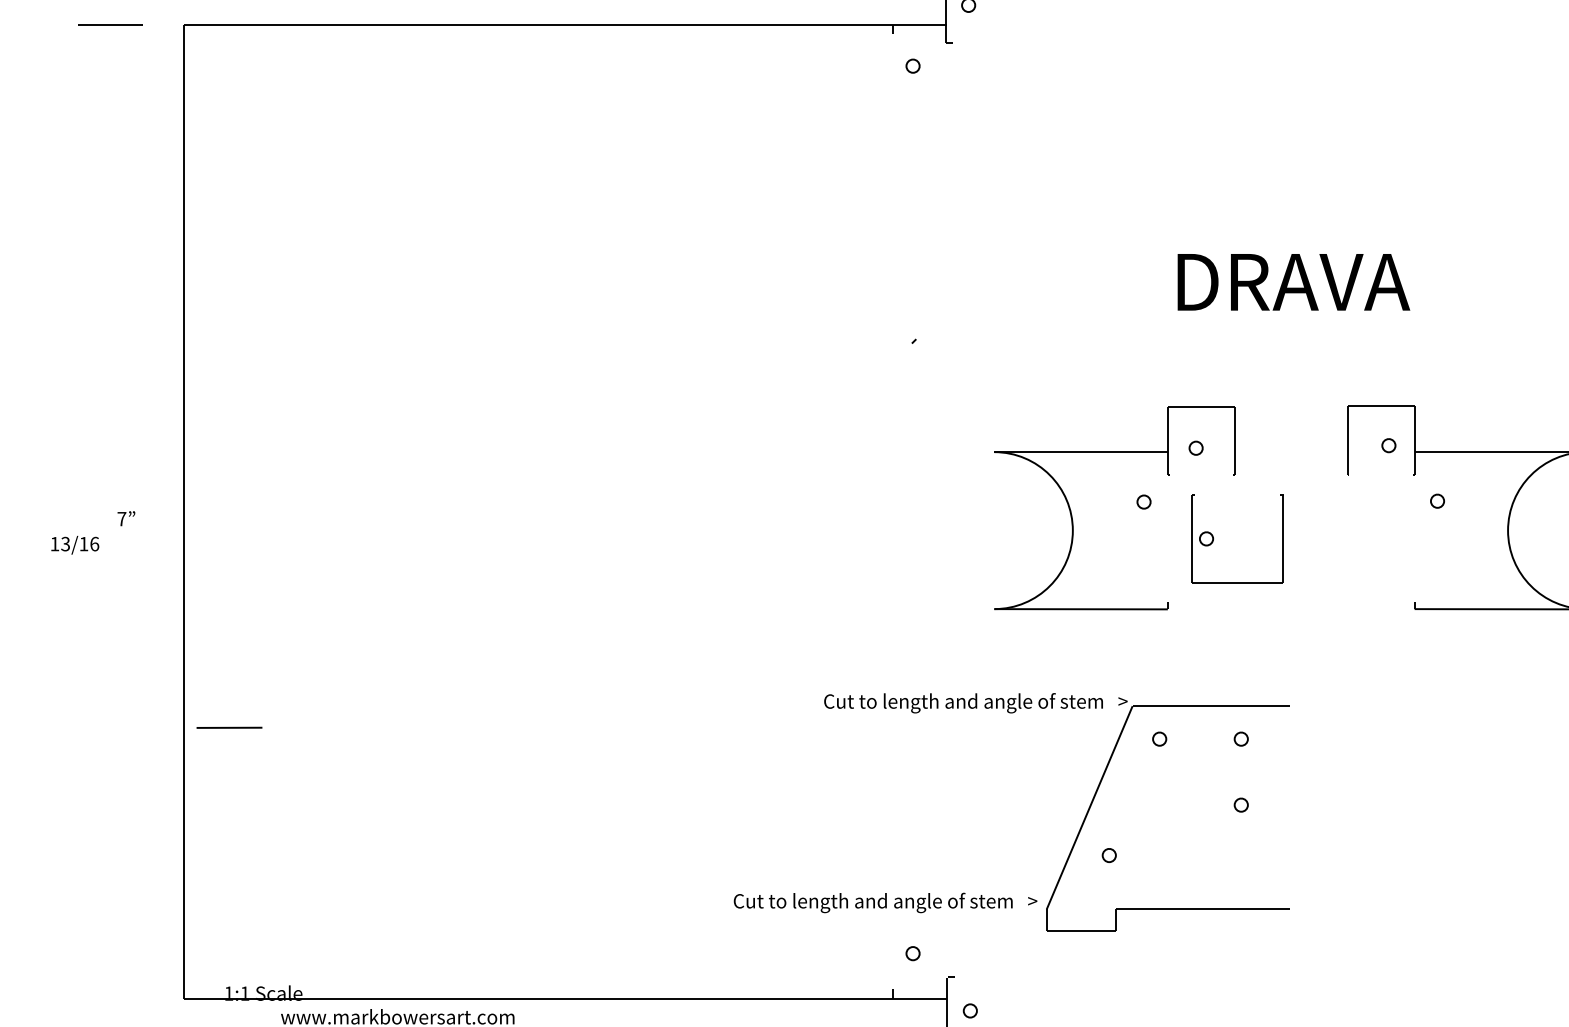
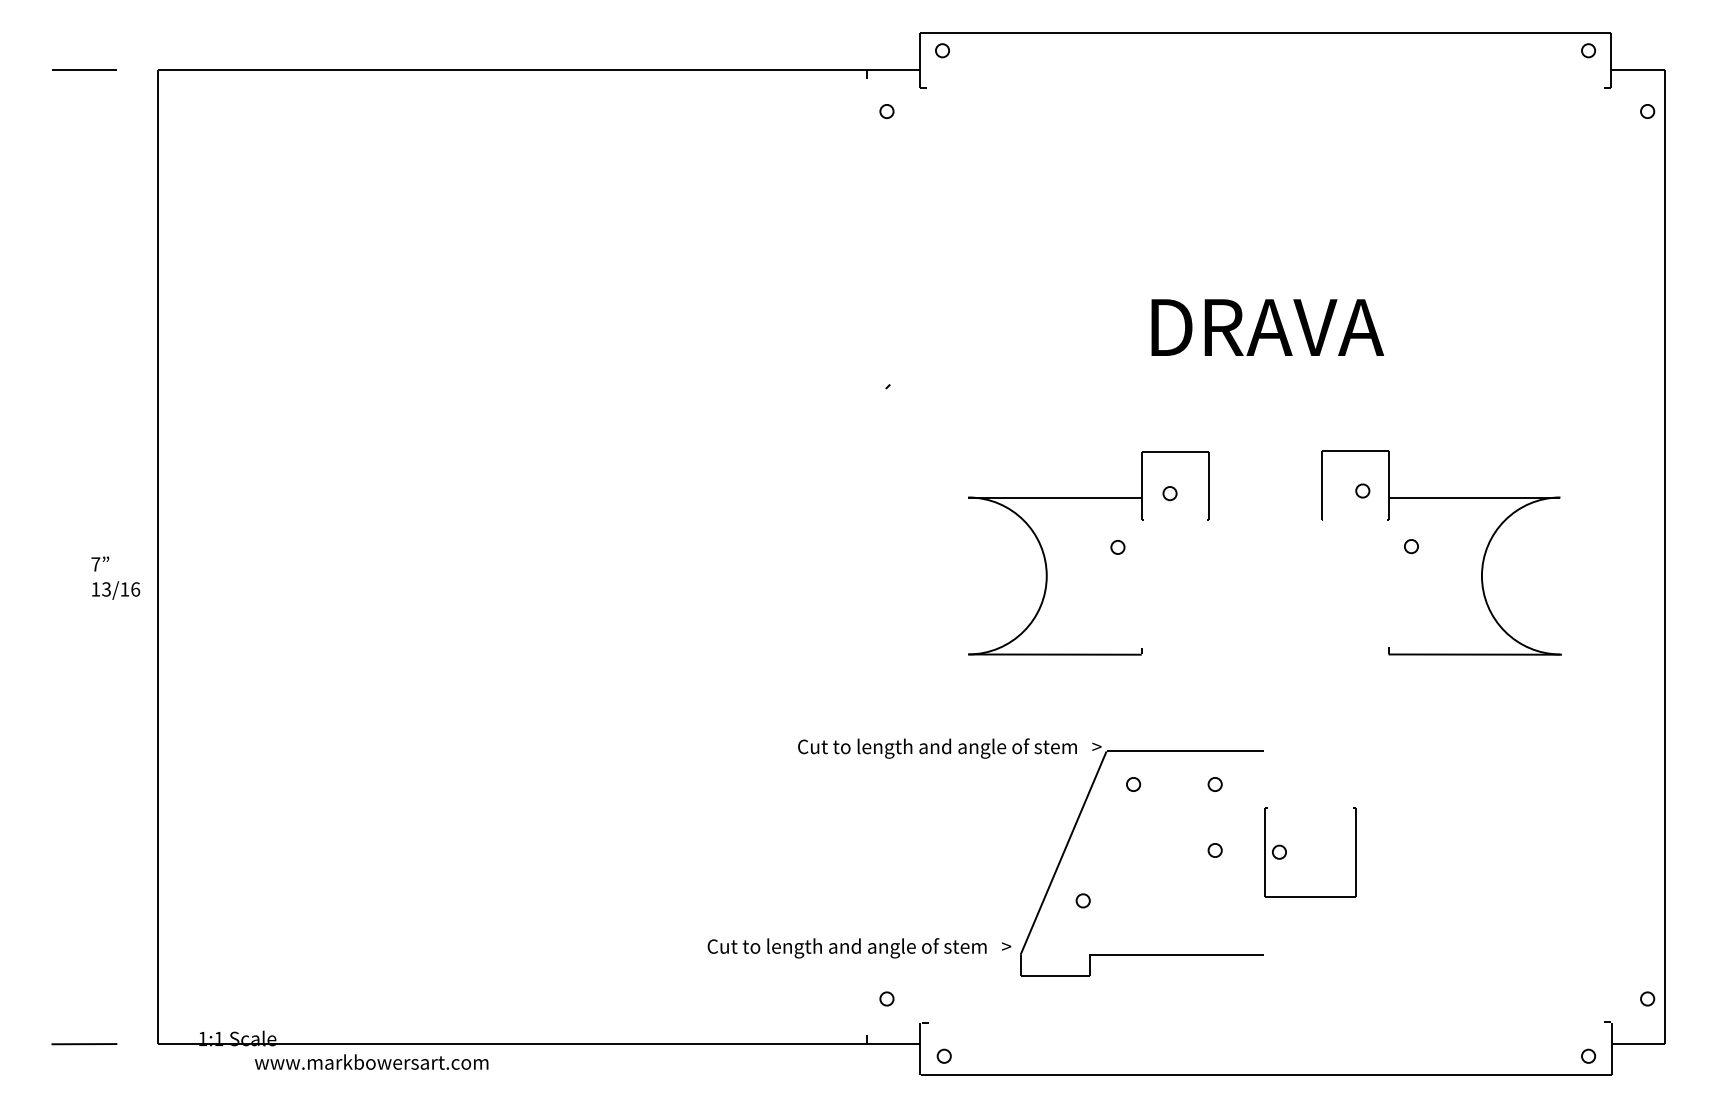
part: (1213, 539) -> (1286, 852), moved
text: (75, 545) -> (116, 590), moved
line: (229, 728) -> (84, 1044), moved

